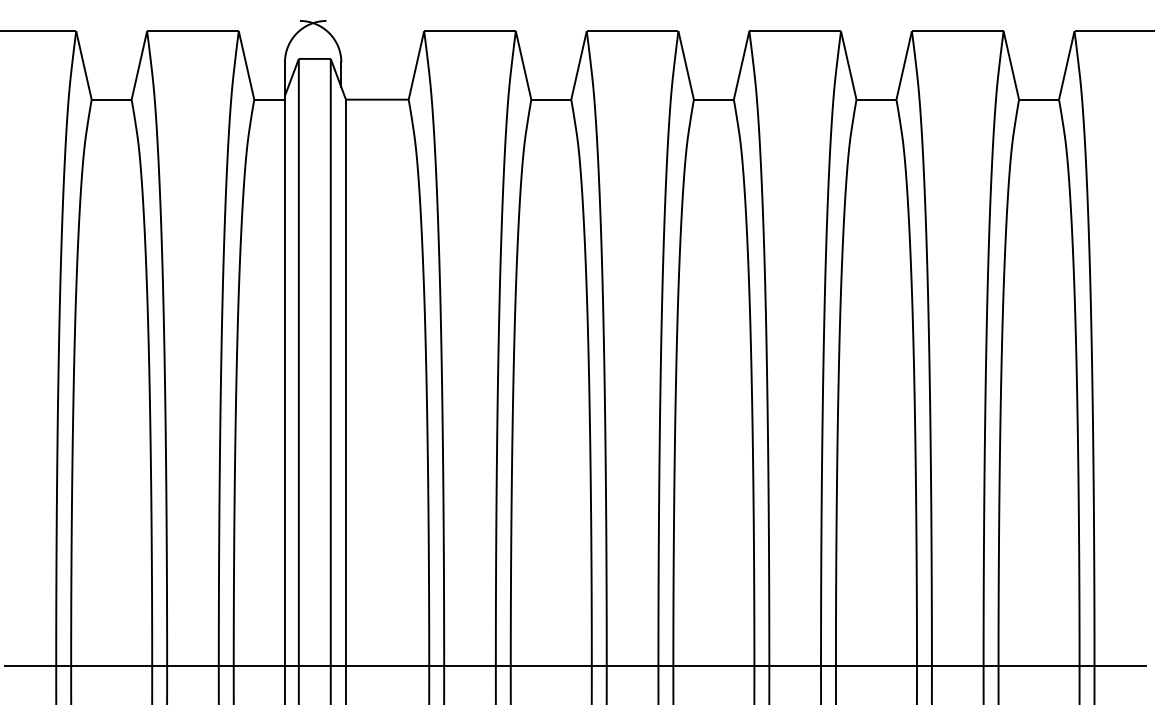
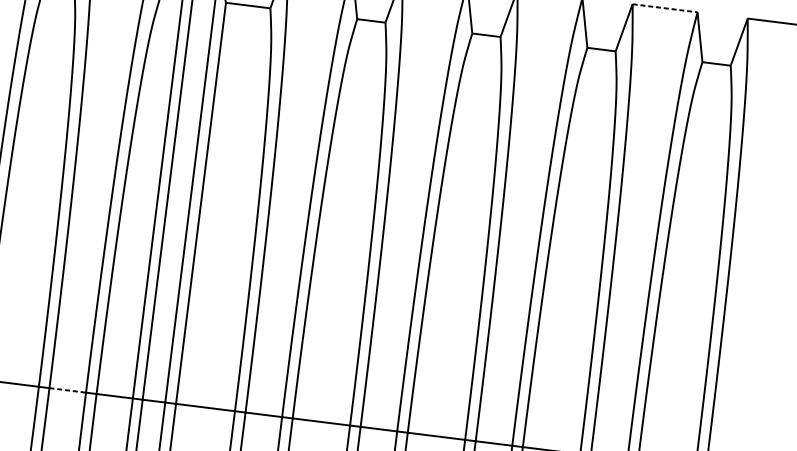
line: (957, 31) -> (664, 8), solid -> dashed
line: (192, 666) -> (67, 390), solid -> dashed

